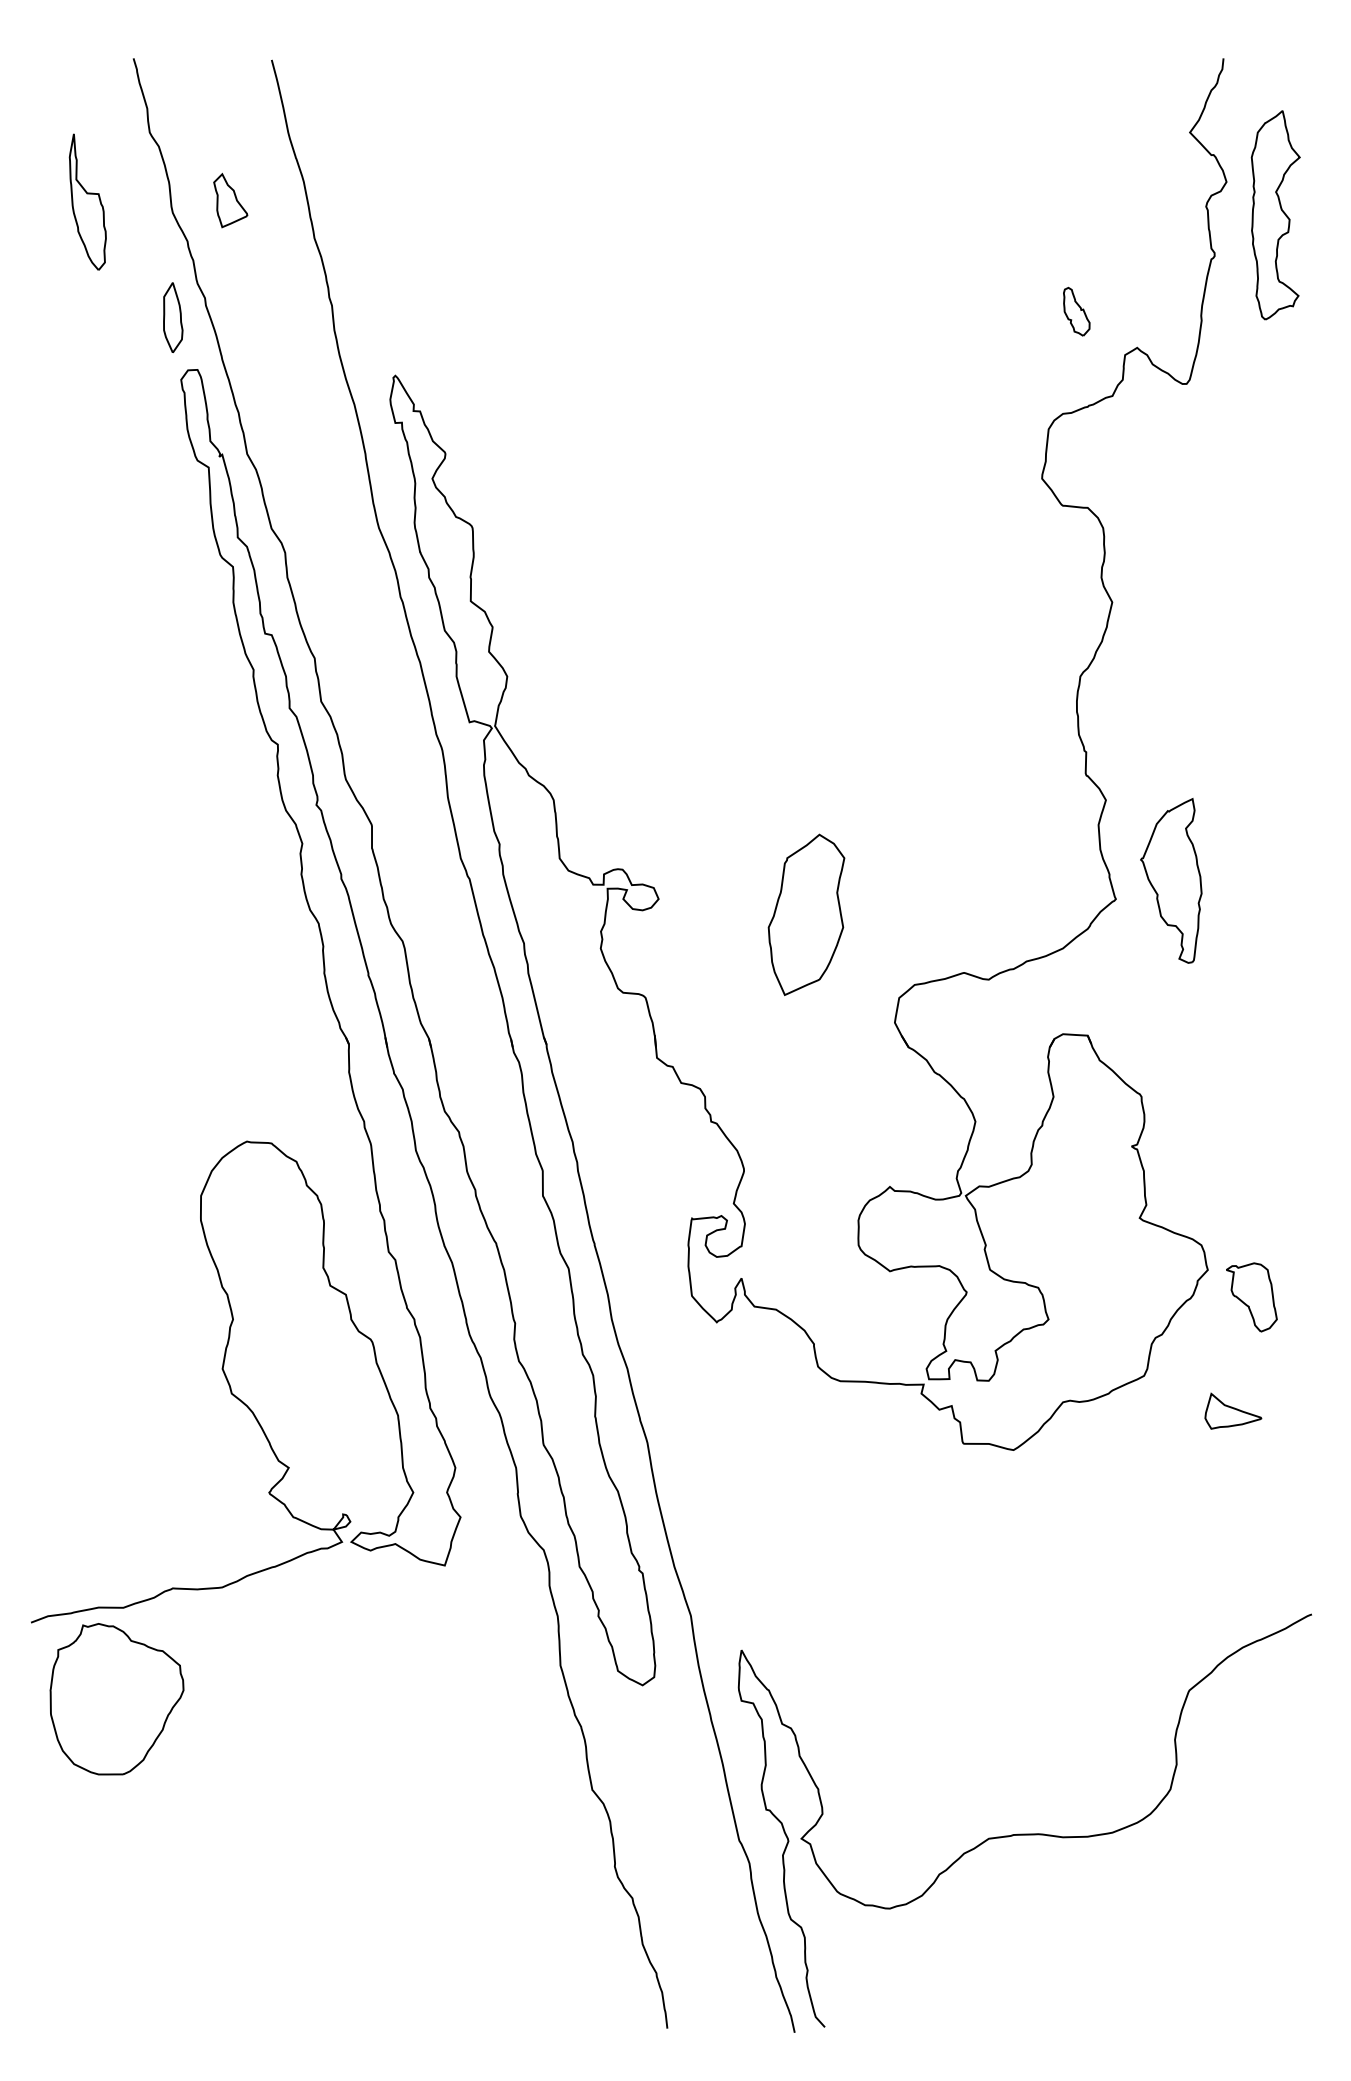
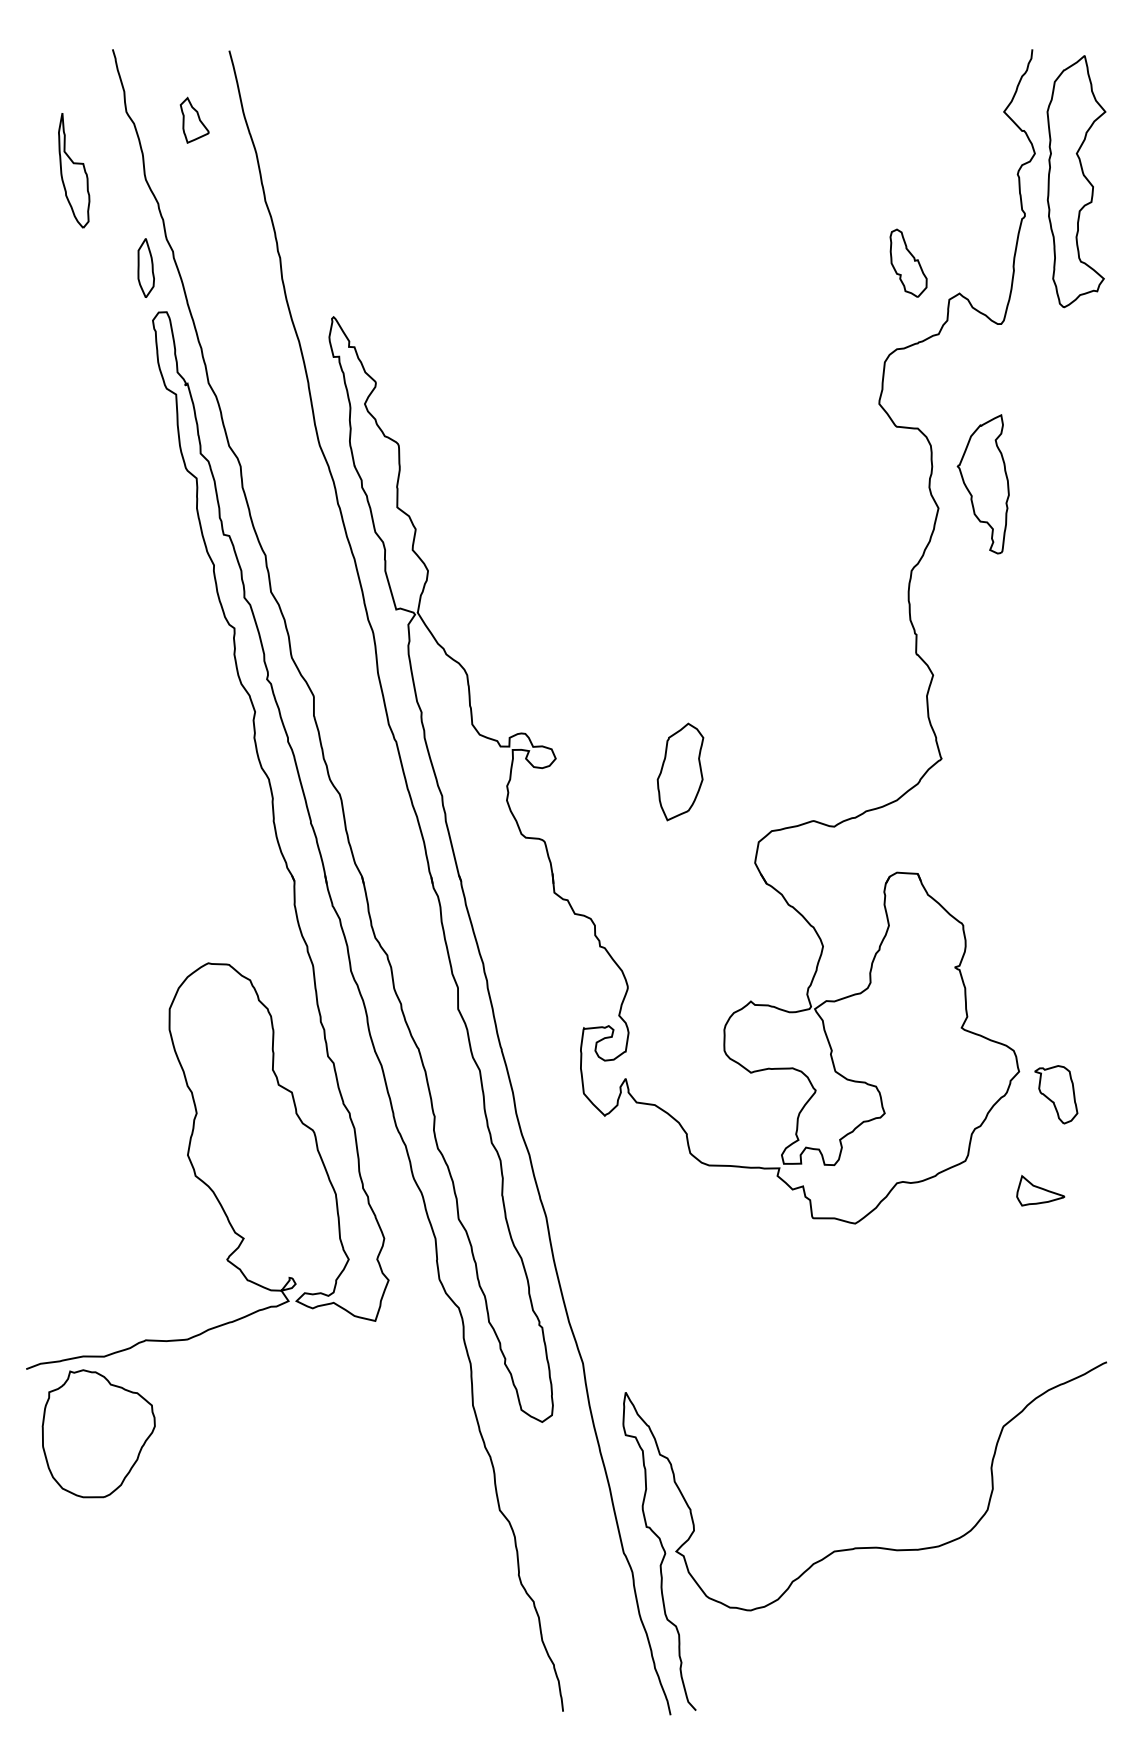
part: (230, 199) -> (194, 119), moved
part: (1275, 215) -> (1076, 181), size x1.43
part: (1076, 311) -> (908, 262), size x1.67
part: (1170, 881) -> (982, 484), moved
part: (806, 914) -> (680, 771), size x0.71

